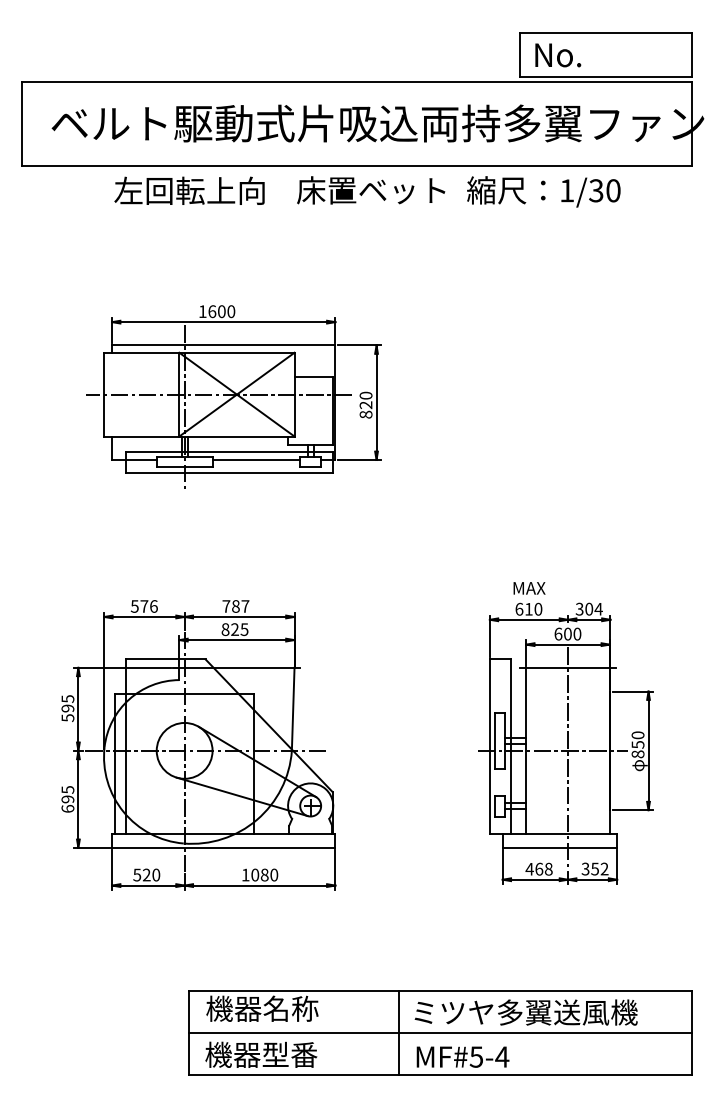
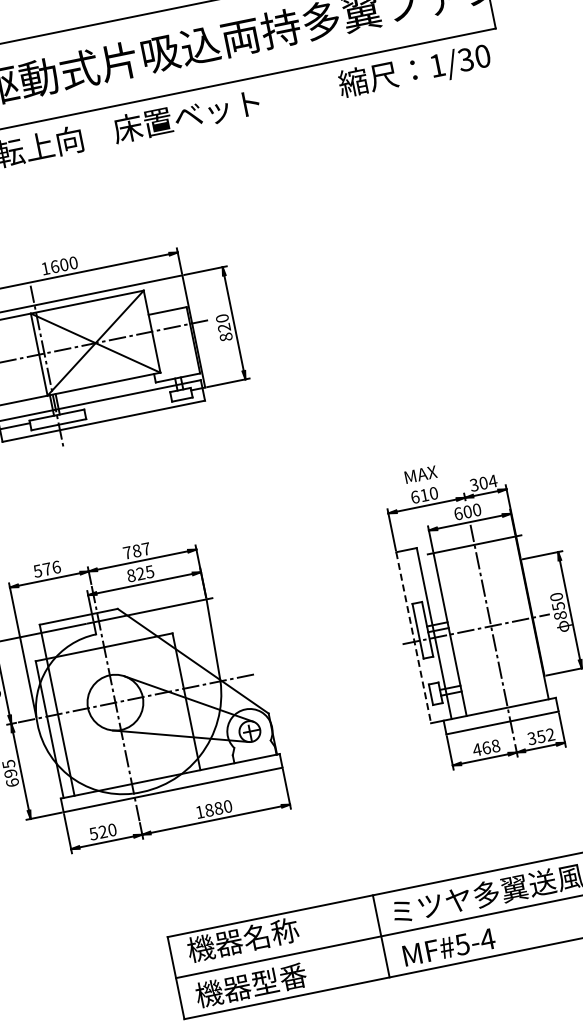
text: (543, 191) -> (414, 71), moved
line: (256, 459) -> (127, 402), removed
line: (489, 747) -> (413, 638), solid -> dashed
text: (255, 875) -> (209, 810), 1080 -> 1880

